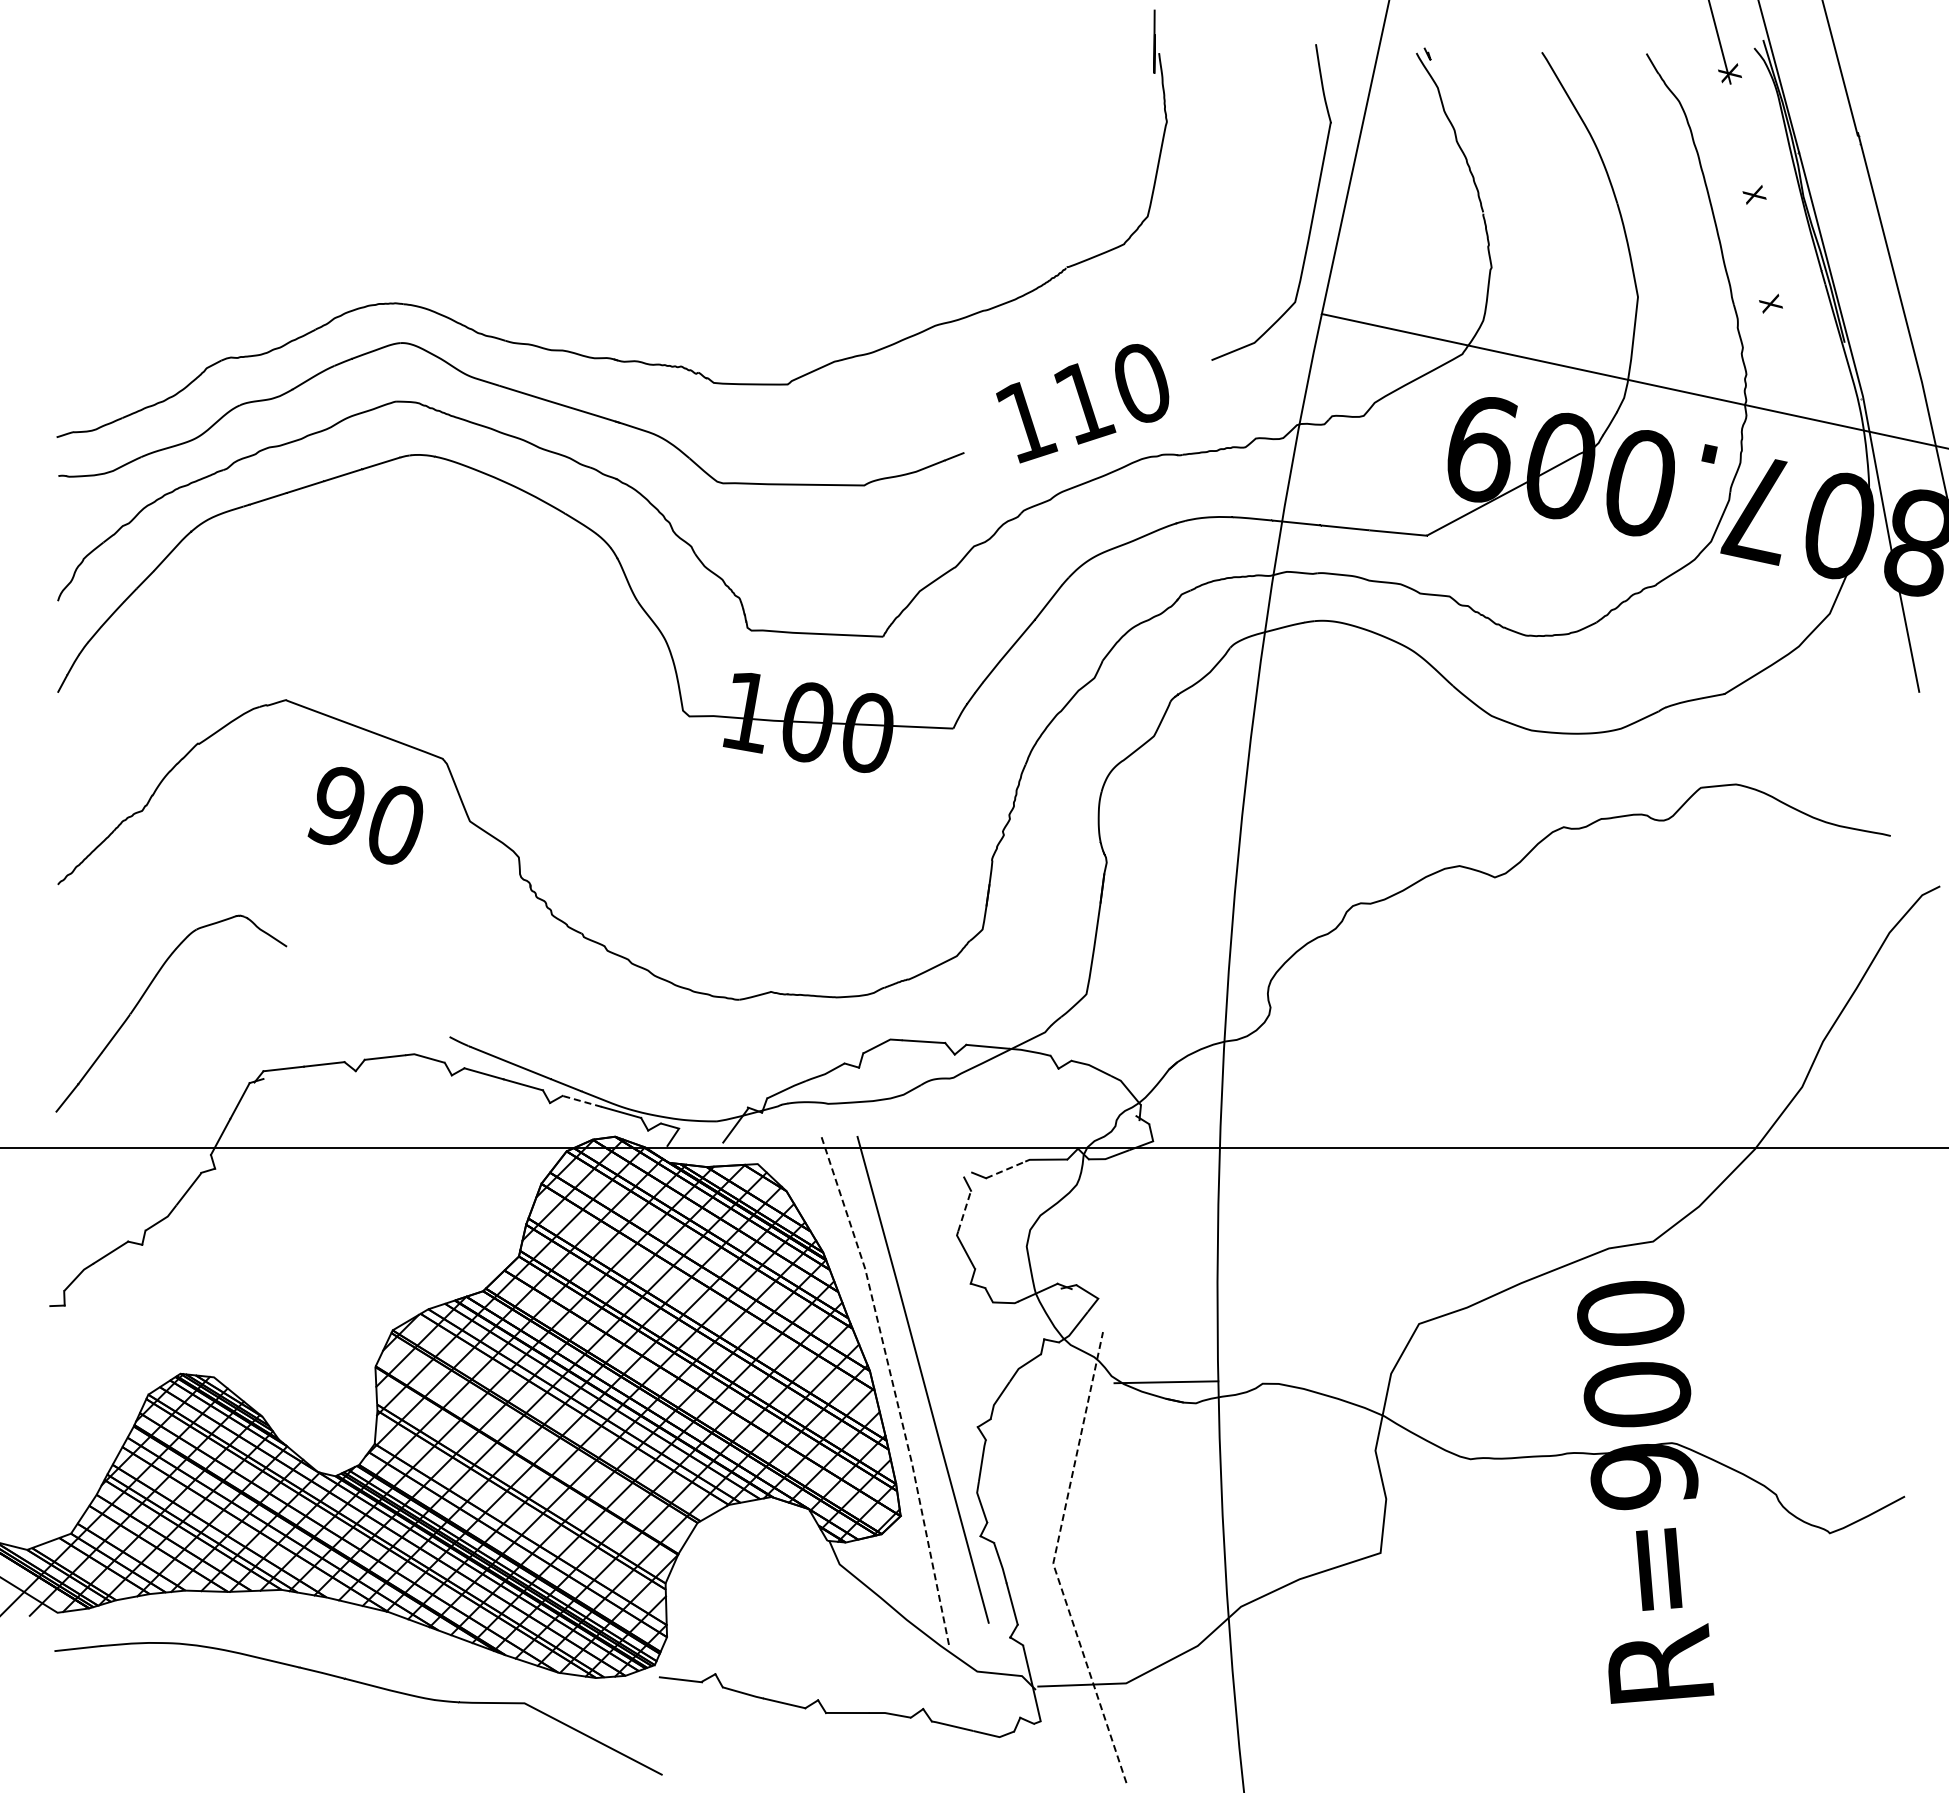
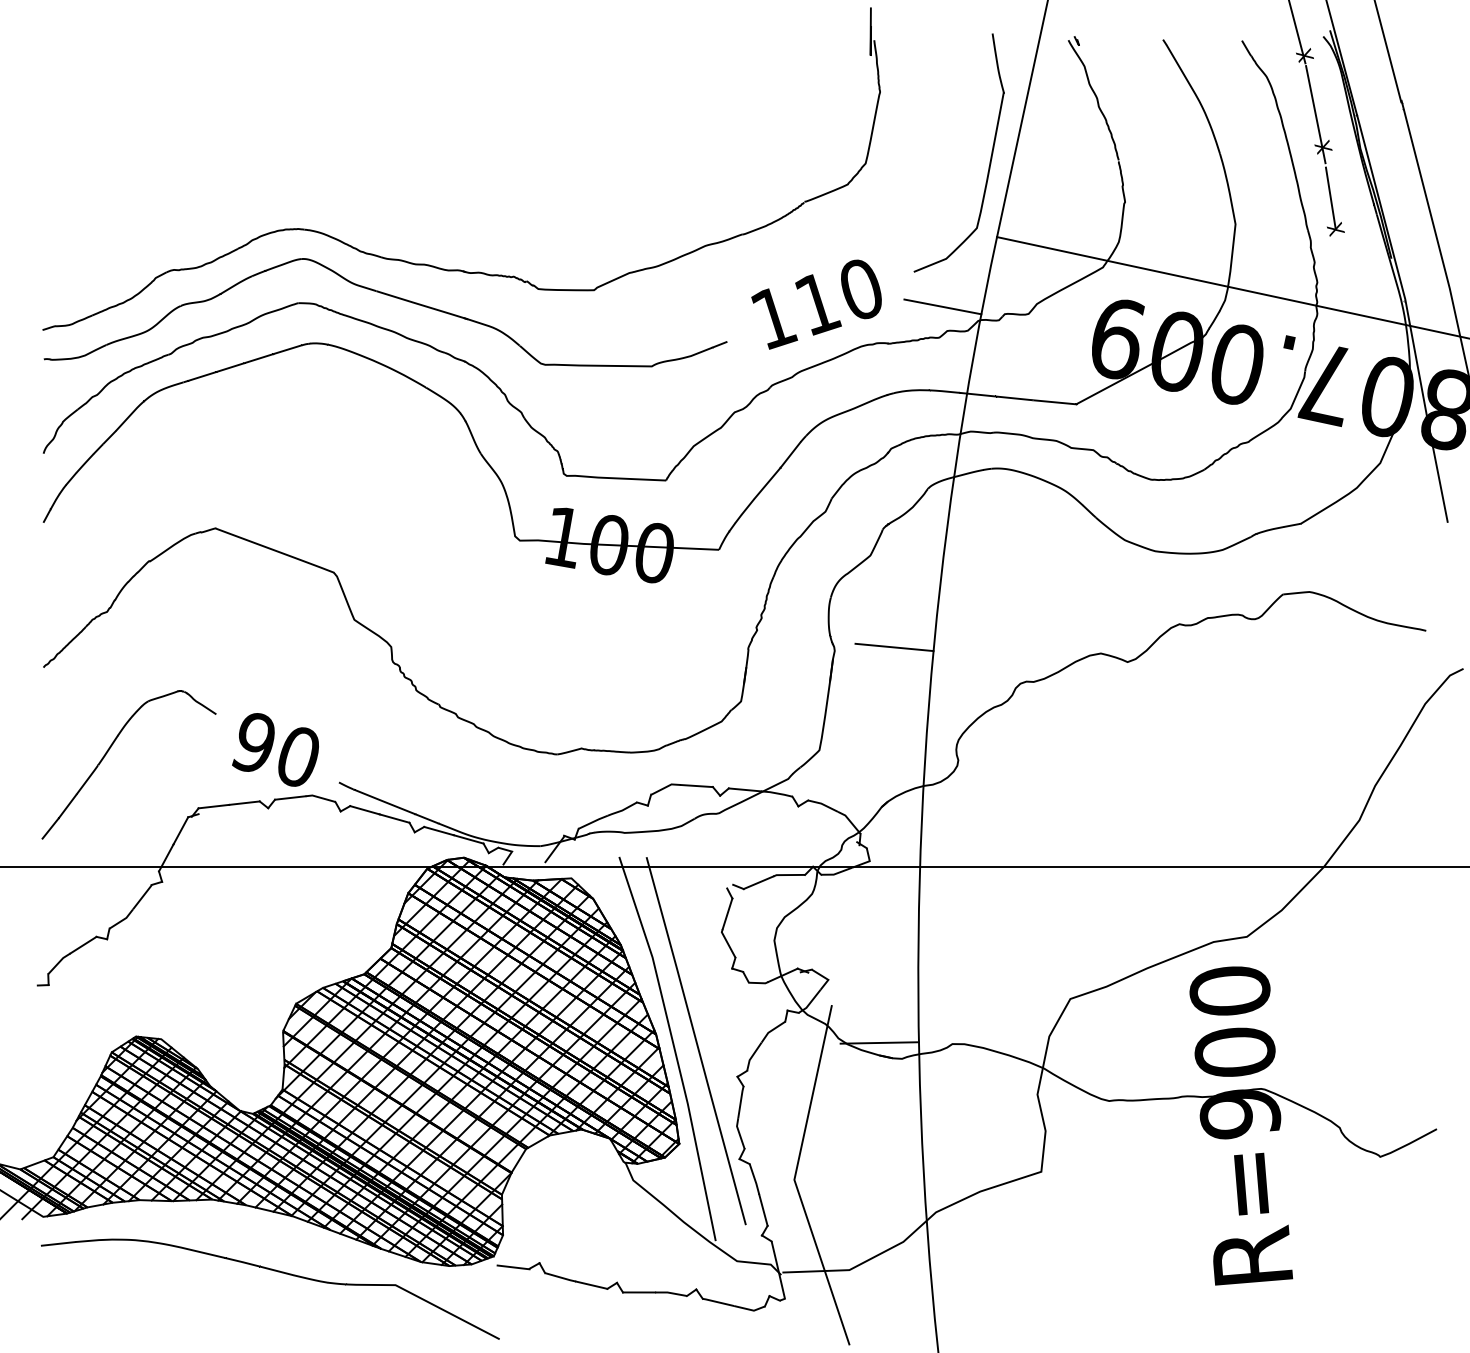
line: (1744, 151) -> (1315, 114), added
line: (1763, 261) -> (1330, 197), added
line: (1250, 406) -> (943, 306), added
text: (365, 815) -> (275, 749), moved
line: (1185, 857) -> (894, 647), added
line: (581, 1101) -> (438, 831), dashed -> solid
line: (1006, 1169) -> (759, 882), dashed -> solid
line: (964, 1210) -> (727, 913), dashed -> solid
line: (893, 1387) -> (673, 1046), dashed -> solid
line: (1053, 1561) -> (794, 1178), dashed -> solid

